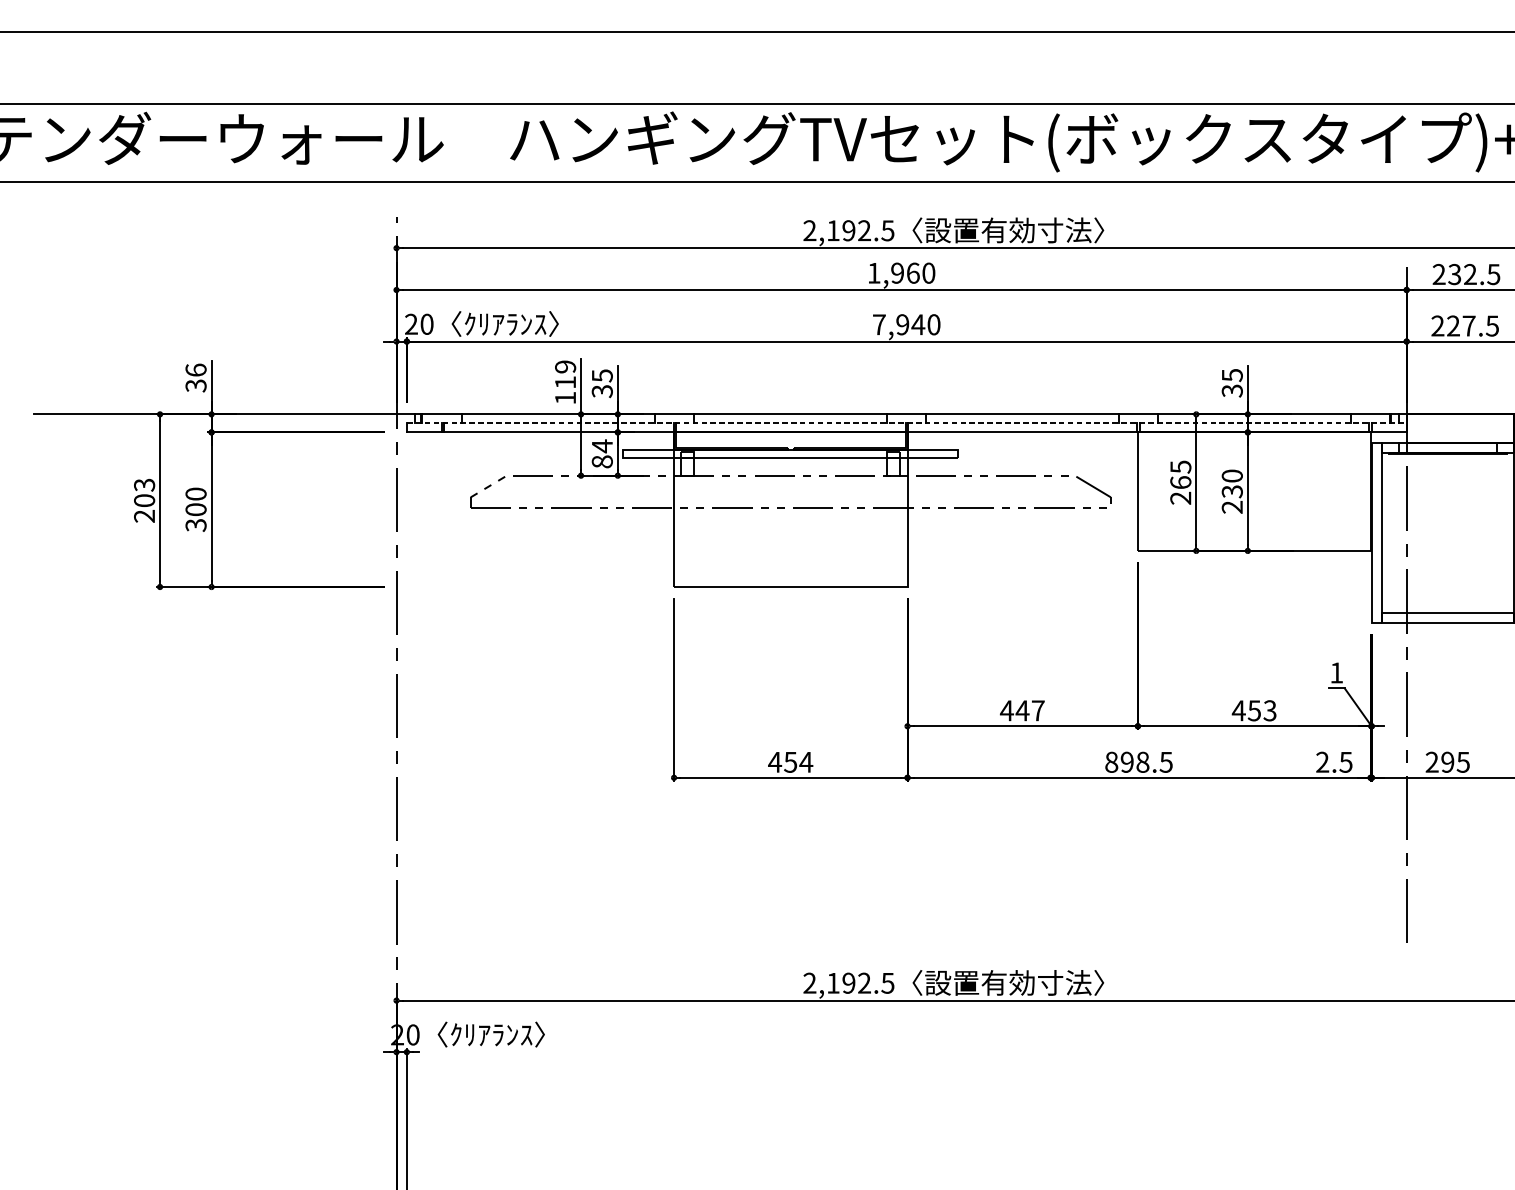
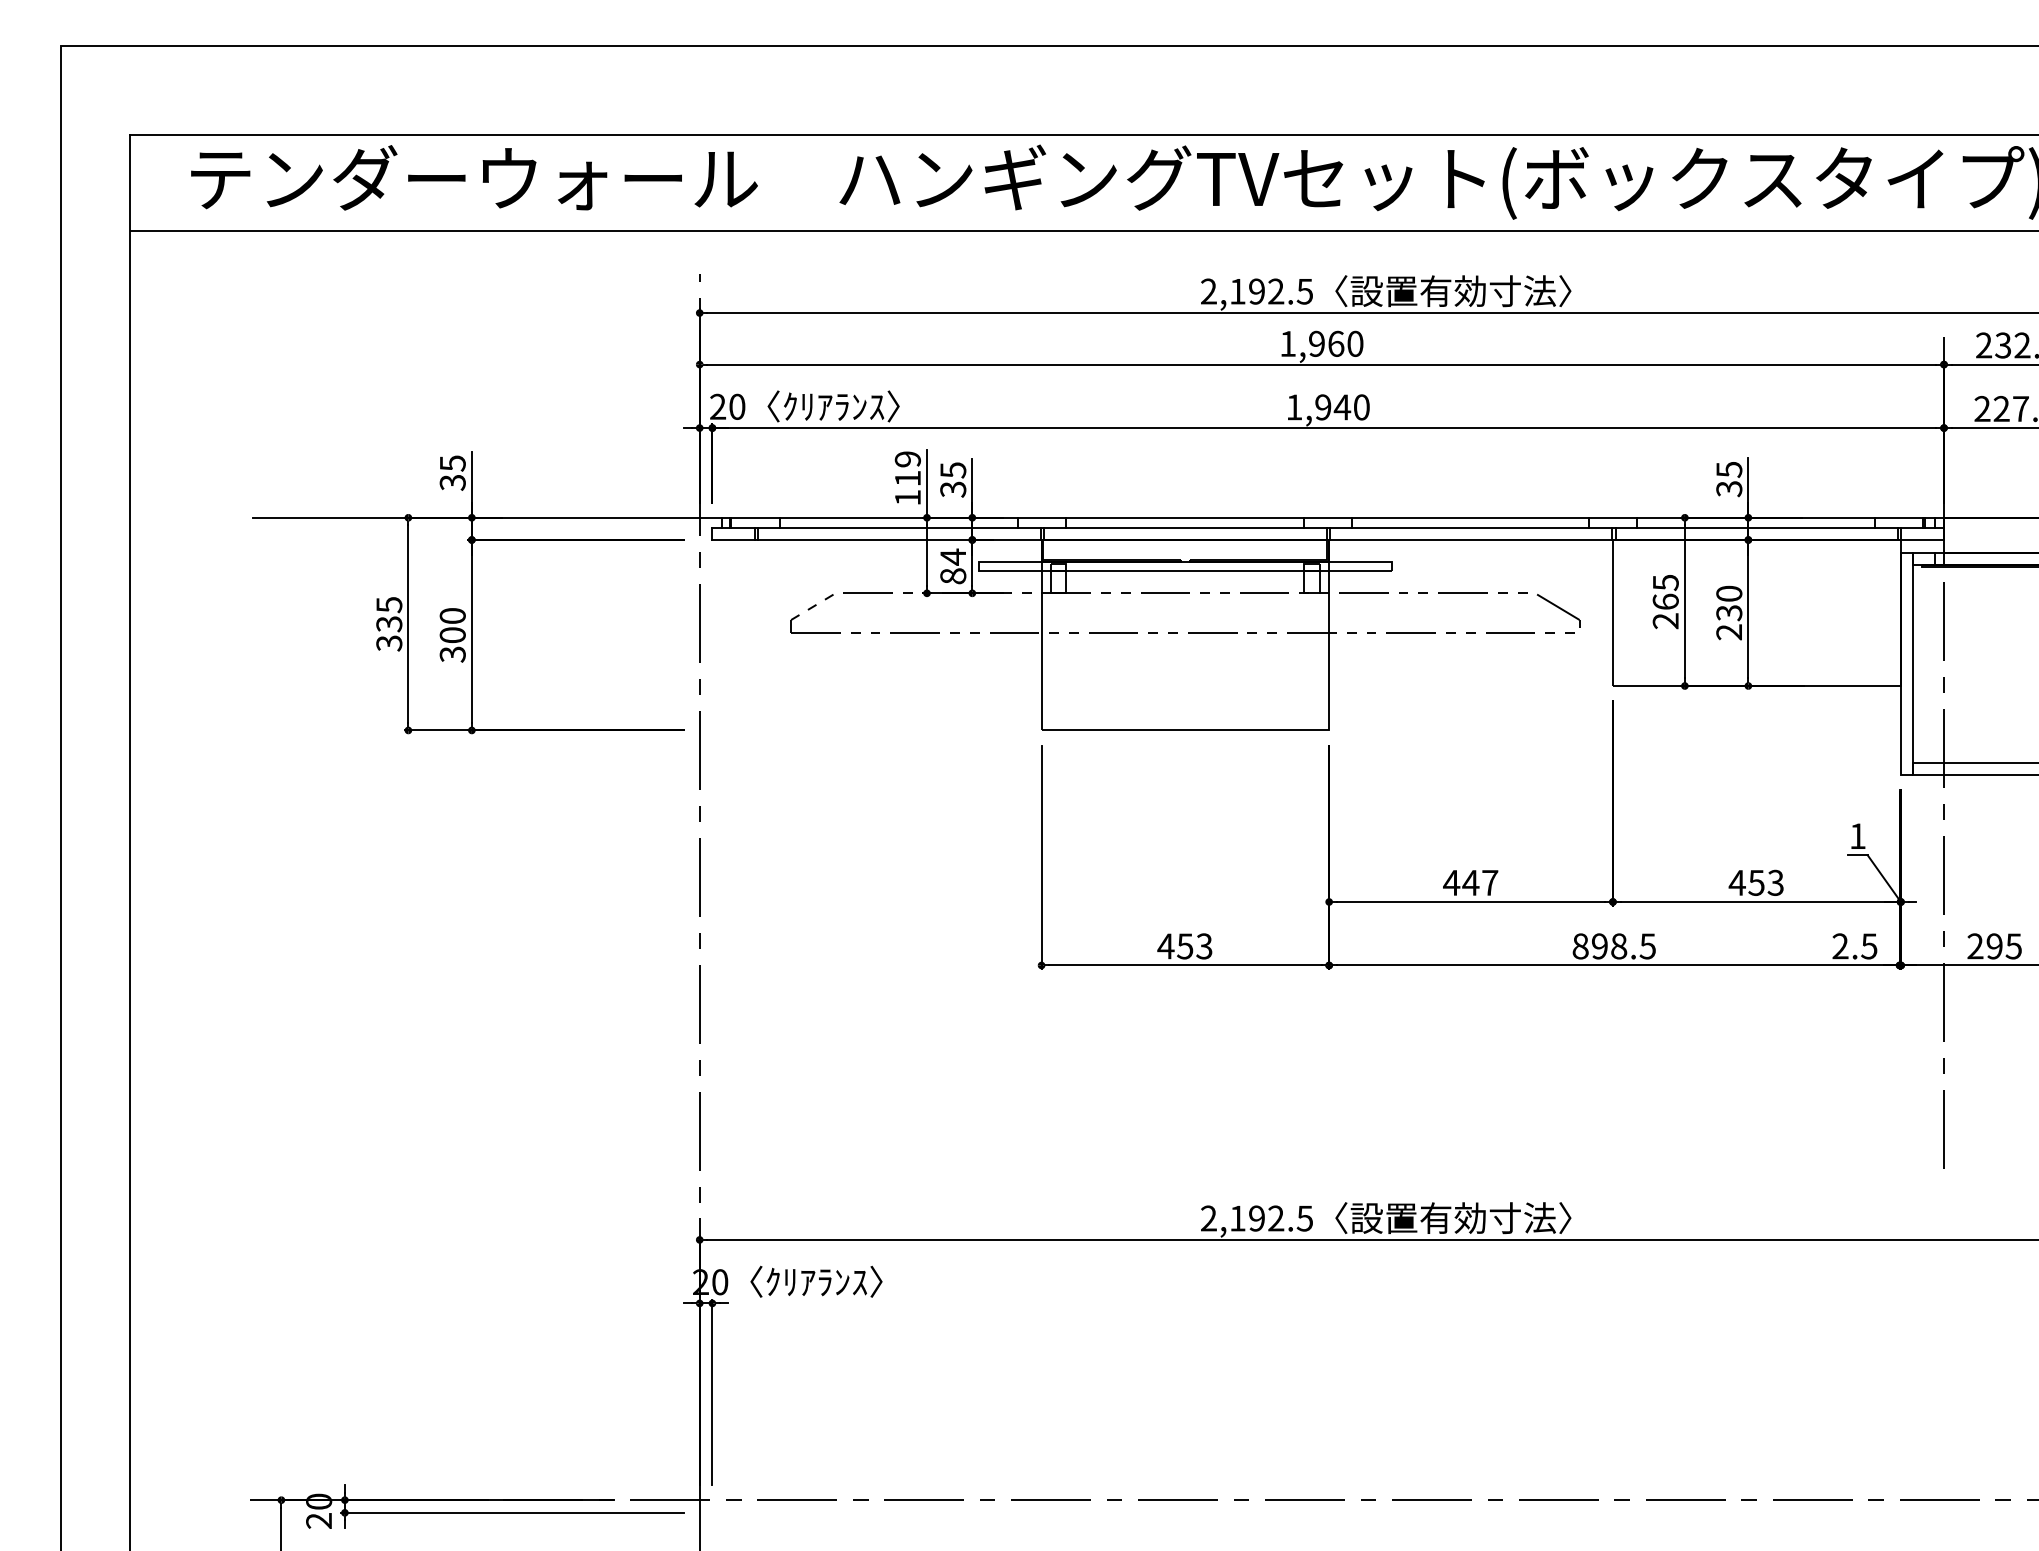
text: (879, 324) -> (1294, 407), 7,940 -> 1,940
text: (195, 370) -> (452, 463), 36 -> 35
line: (906, 422) -> (1328, 527), dashed -> solid
text: (144, 501) -> (389, 624), 203 -> 335
text: (806, 762) -> (1204, 946), 454 -> 453

